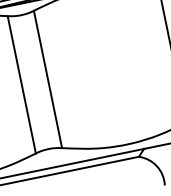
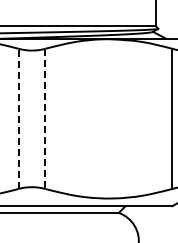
line: (48, 80) -> (45, 119), solid -> dashed
line: (21, 84) -> (18, 118), solid -> dashed

